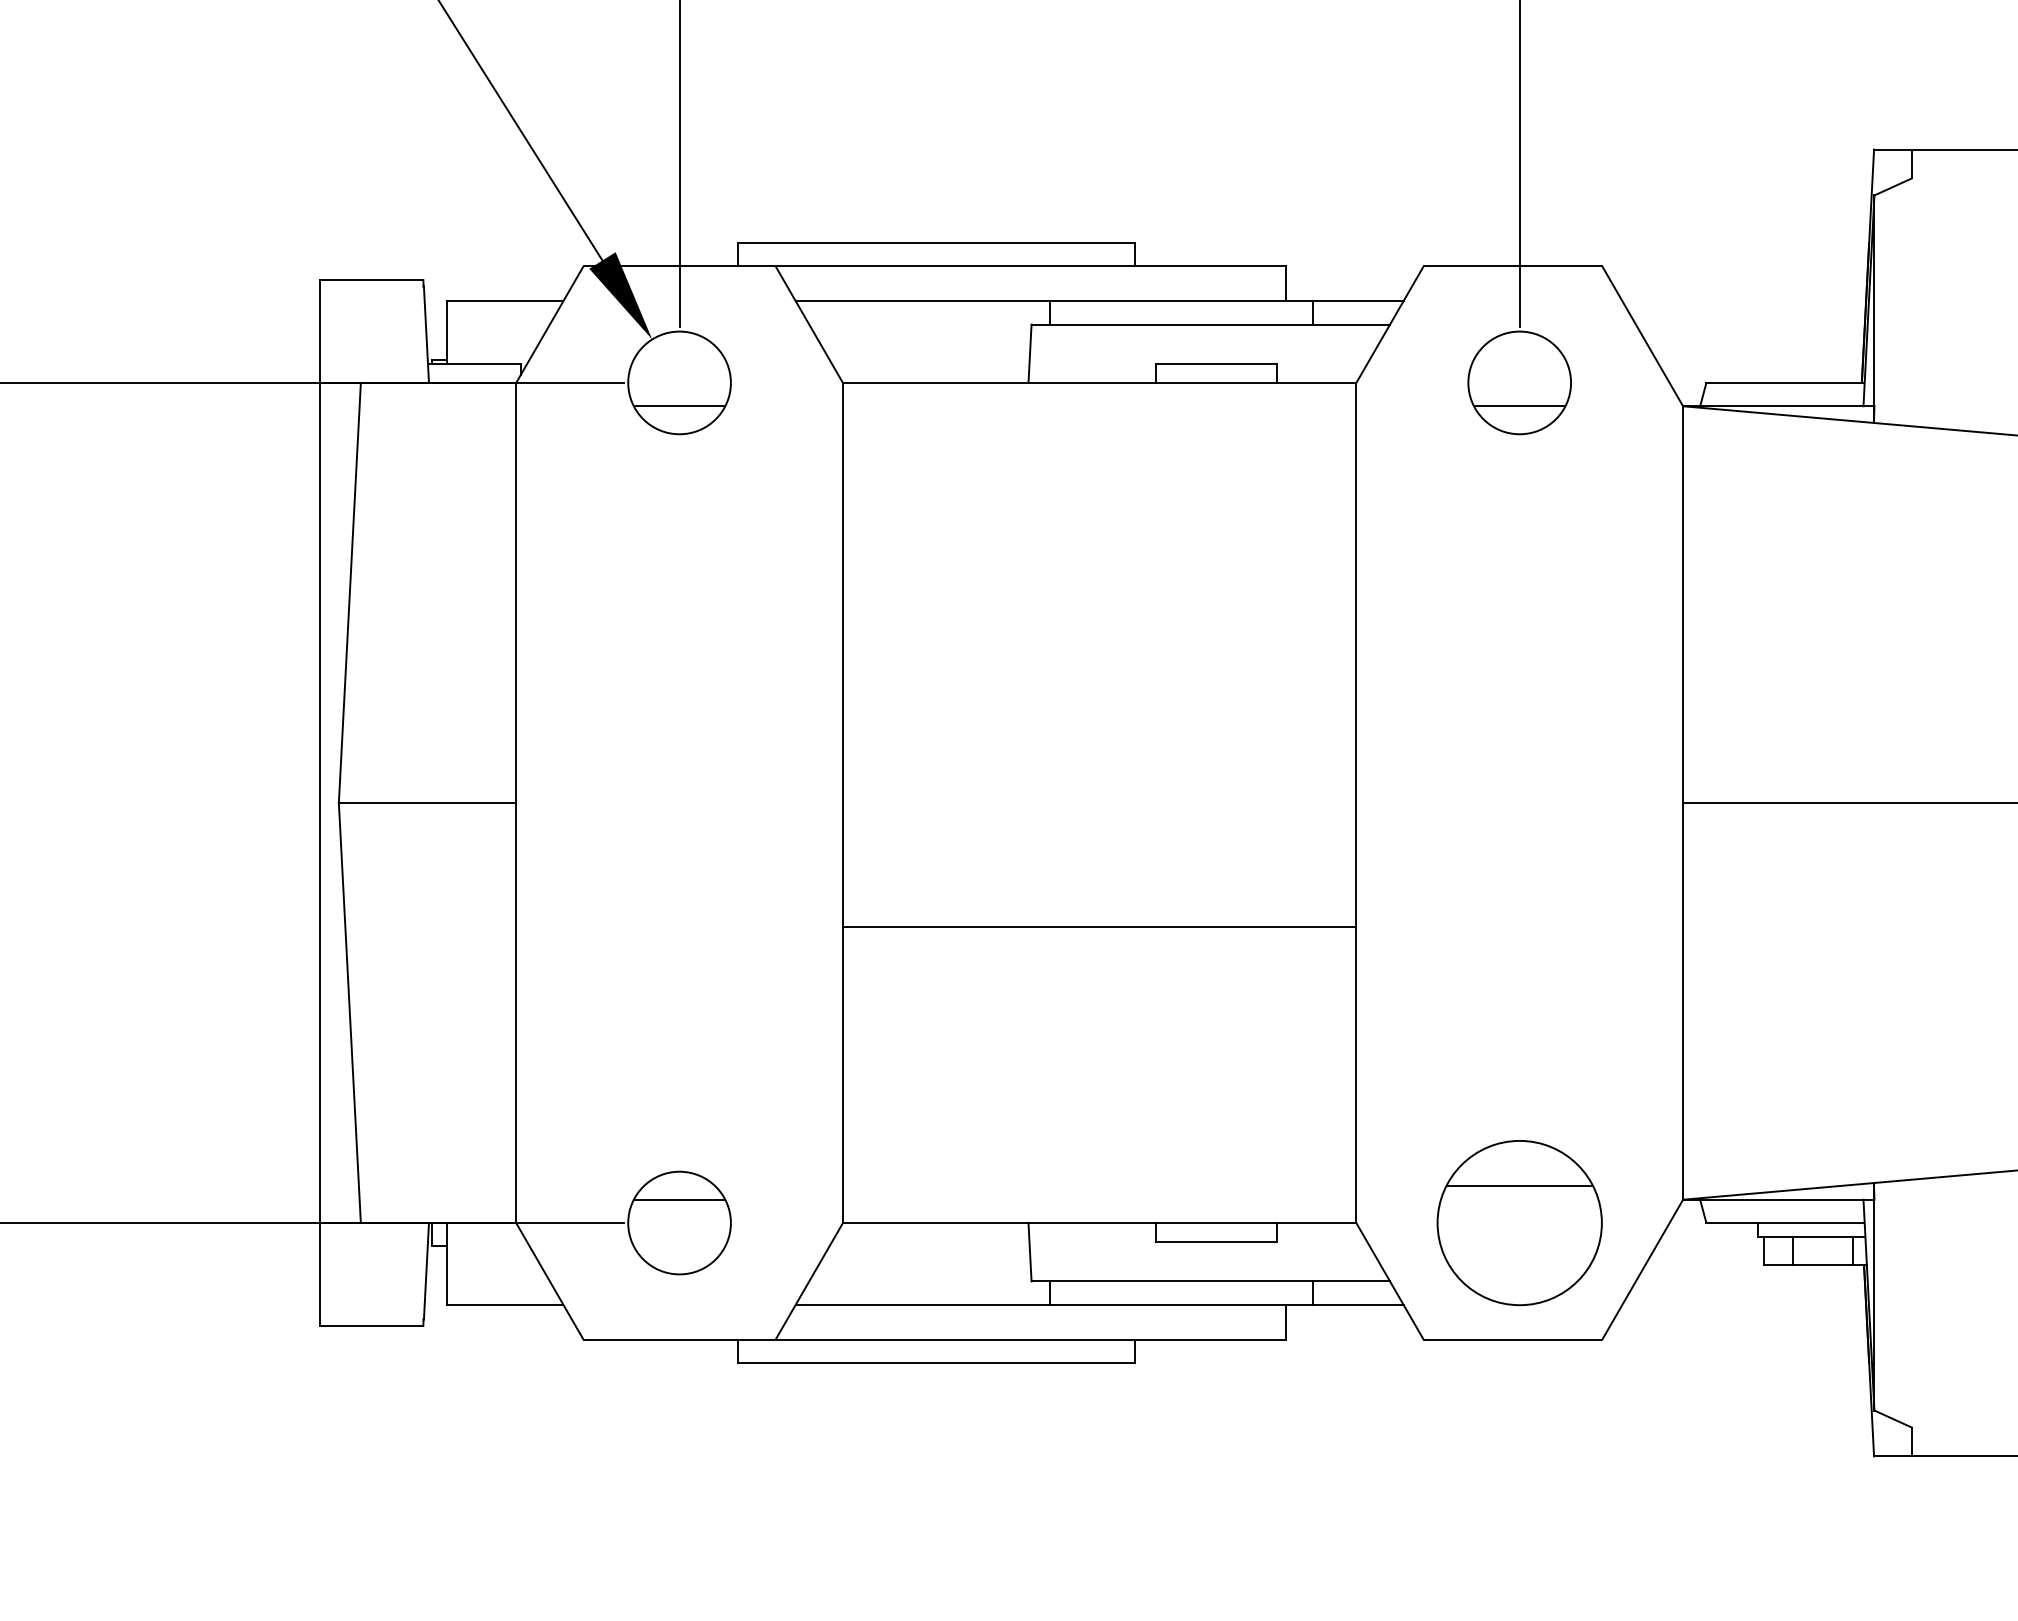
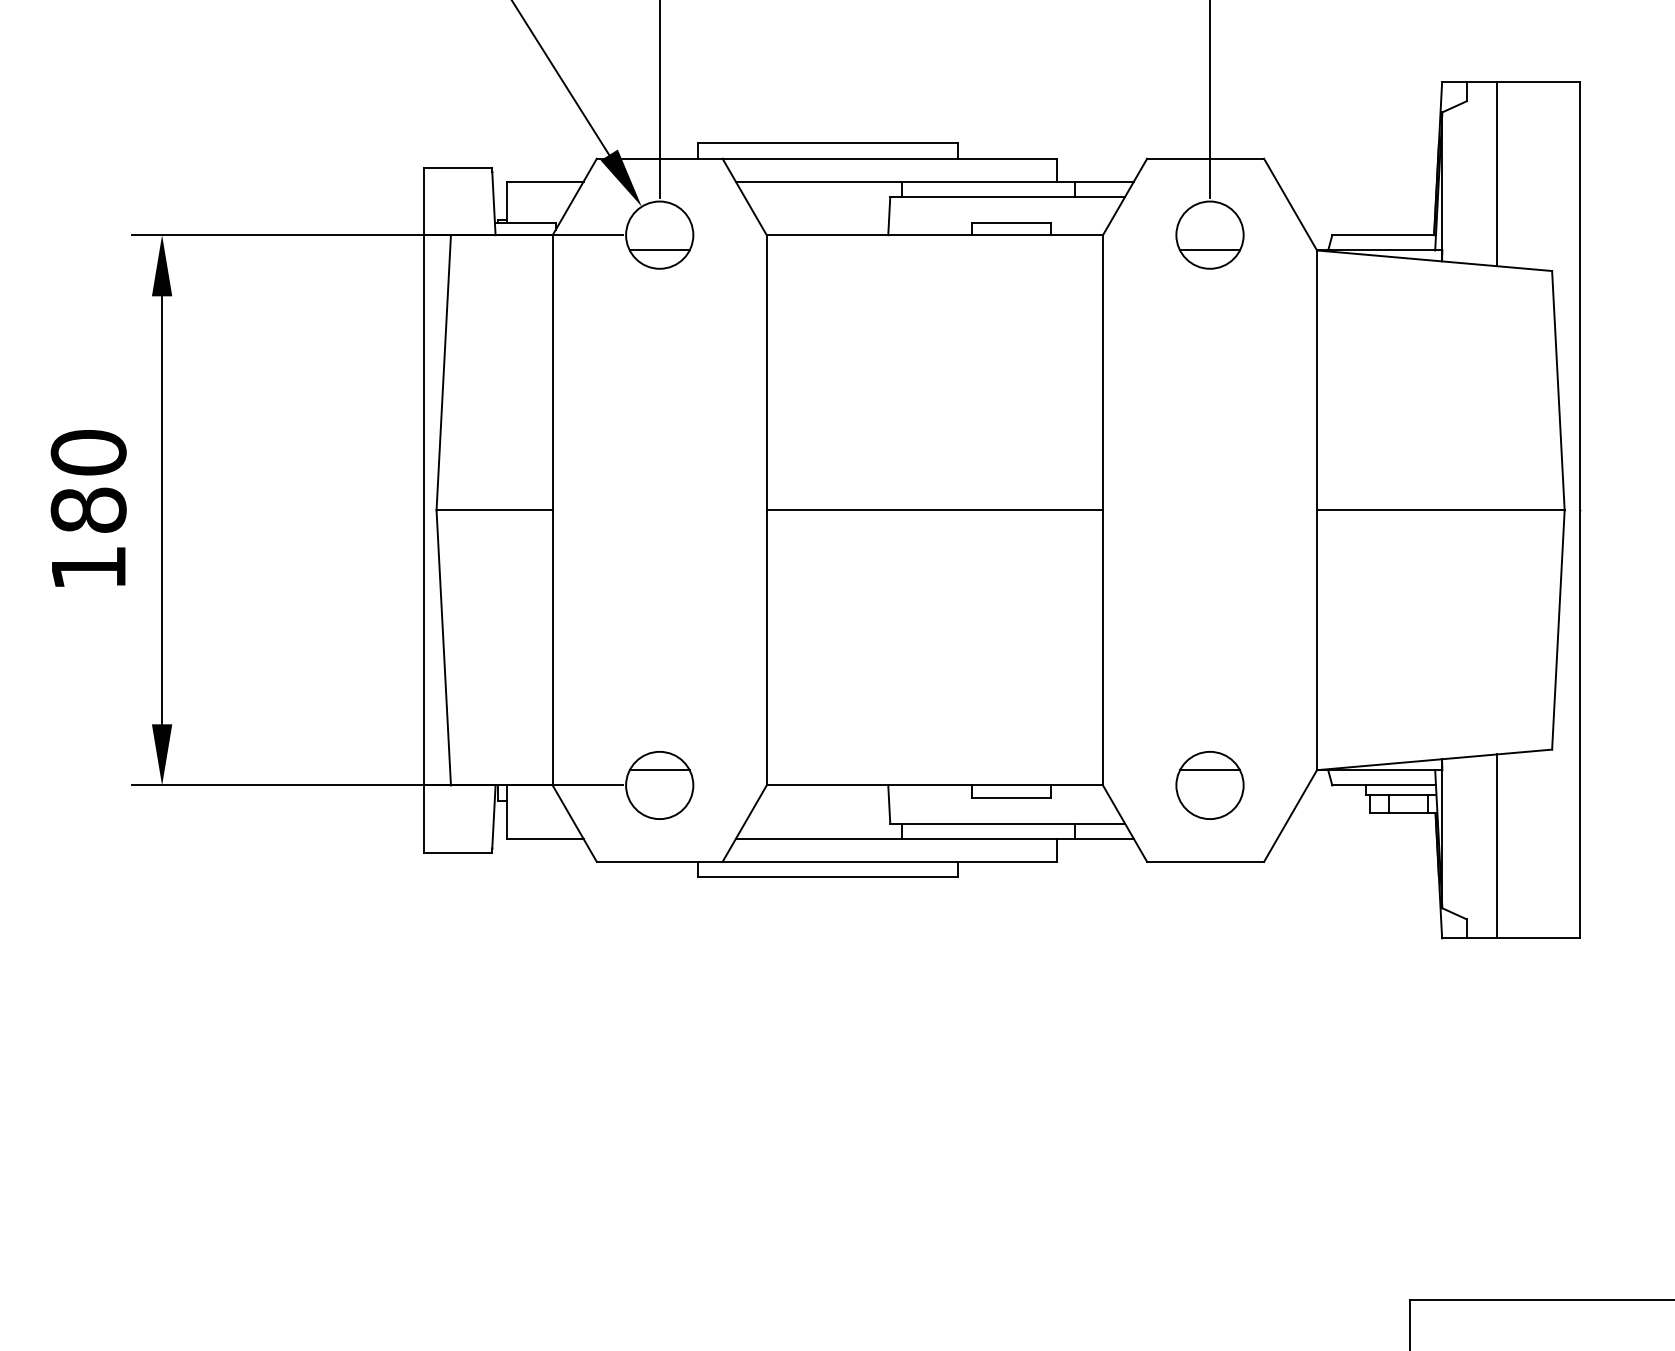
line: (1958, 290) -> (1497, 174), added
line: (1099, 926) -> (934, 510), moved
part: (1518, 1223) -> (1209, 785), size x0.62
line: (1958, 1316) -> (1497, 846), added

